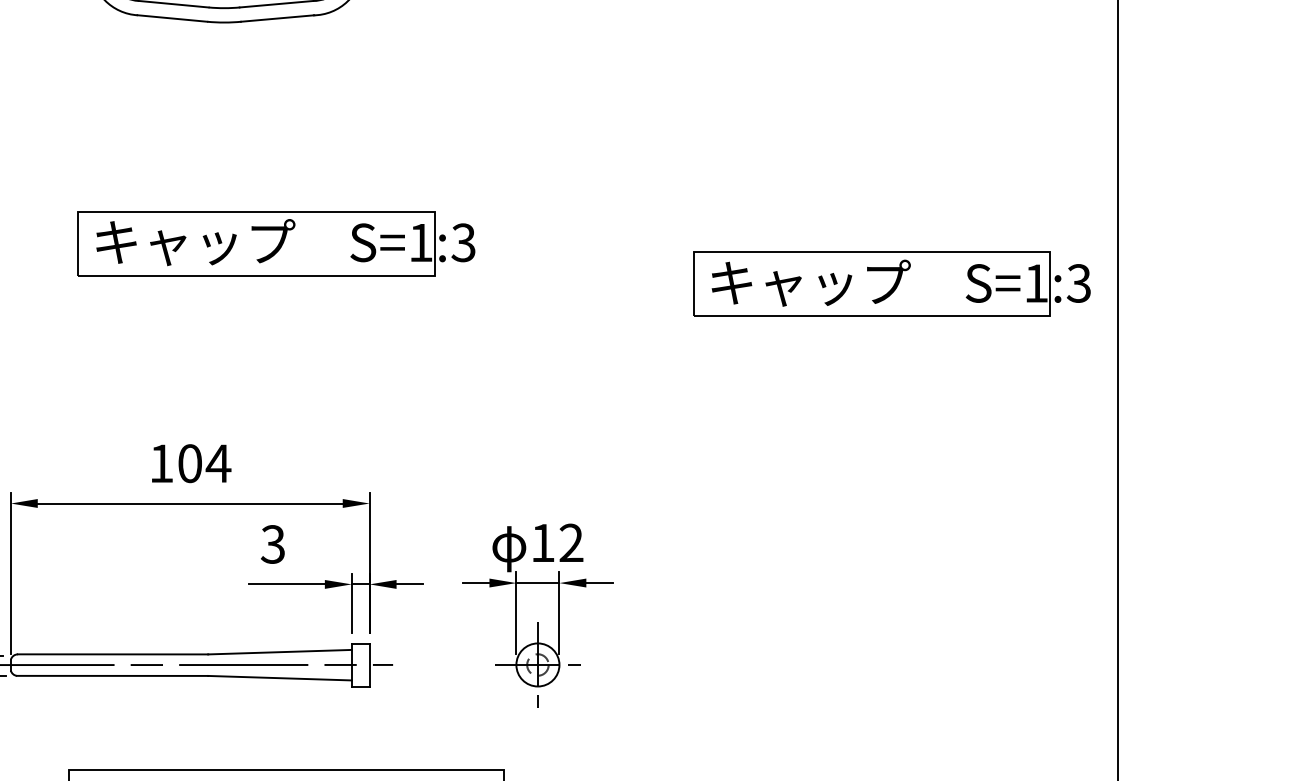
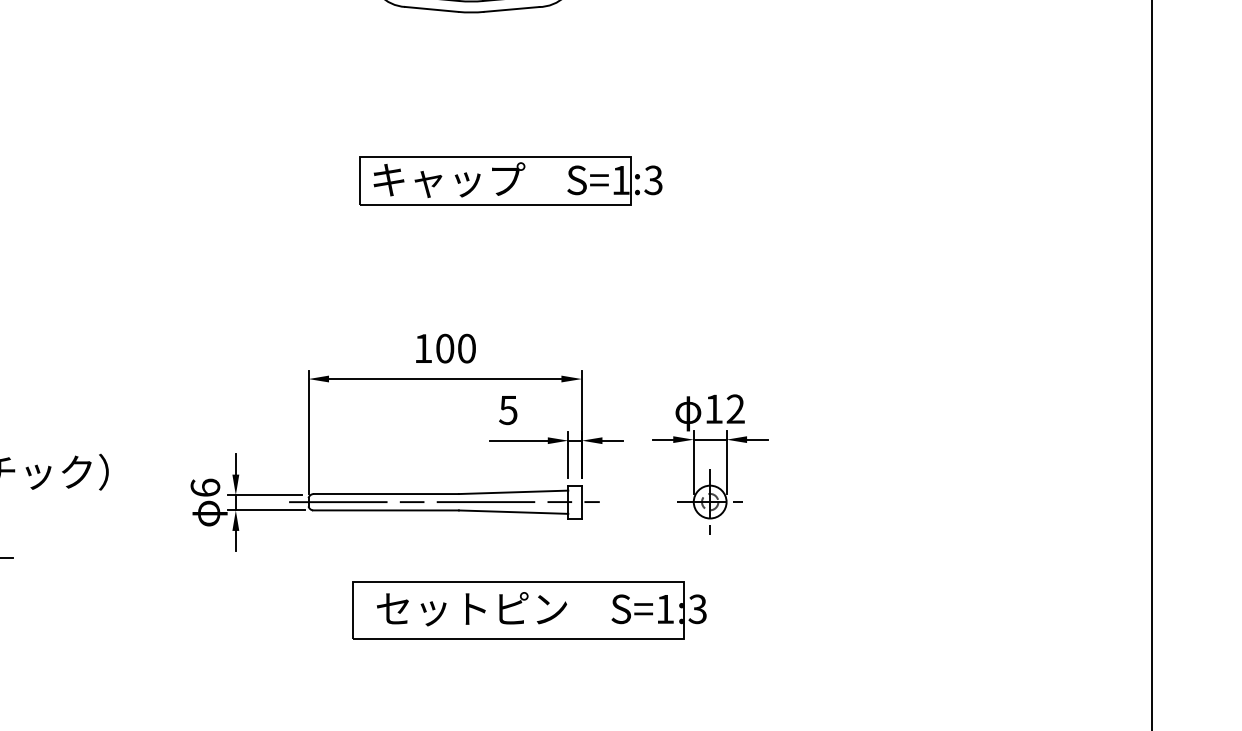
part: (891, 283) -> (979, 211), removed
text: (218, 463) -> (466, 348), 104 -> 100
text: (273, 543) -> (508, 409), 3 -> 5

